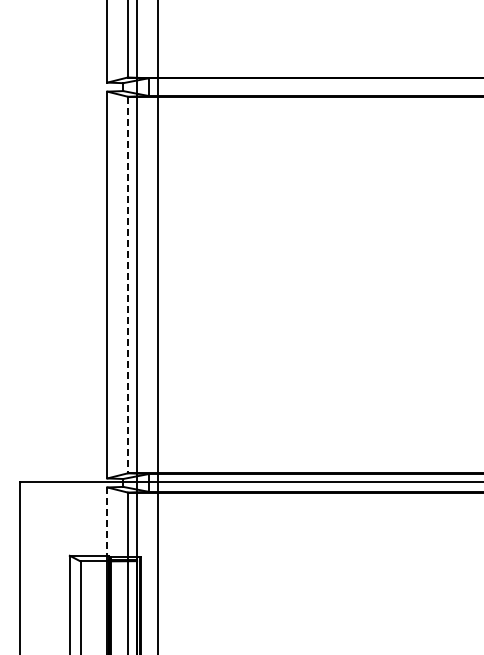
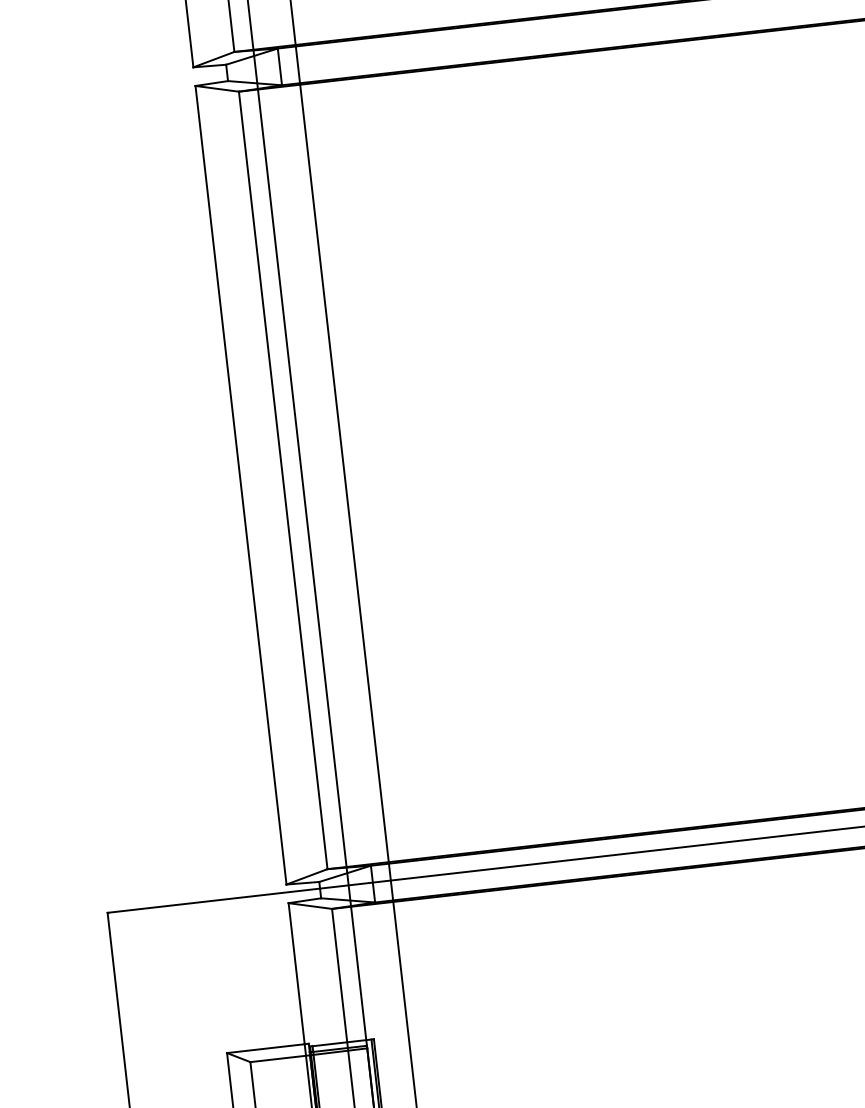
line: (127, 285) -> (282, 481), dashed -> solid
line: (107, 522) -> (296, 975), dashed -> solid

